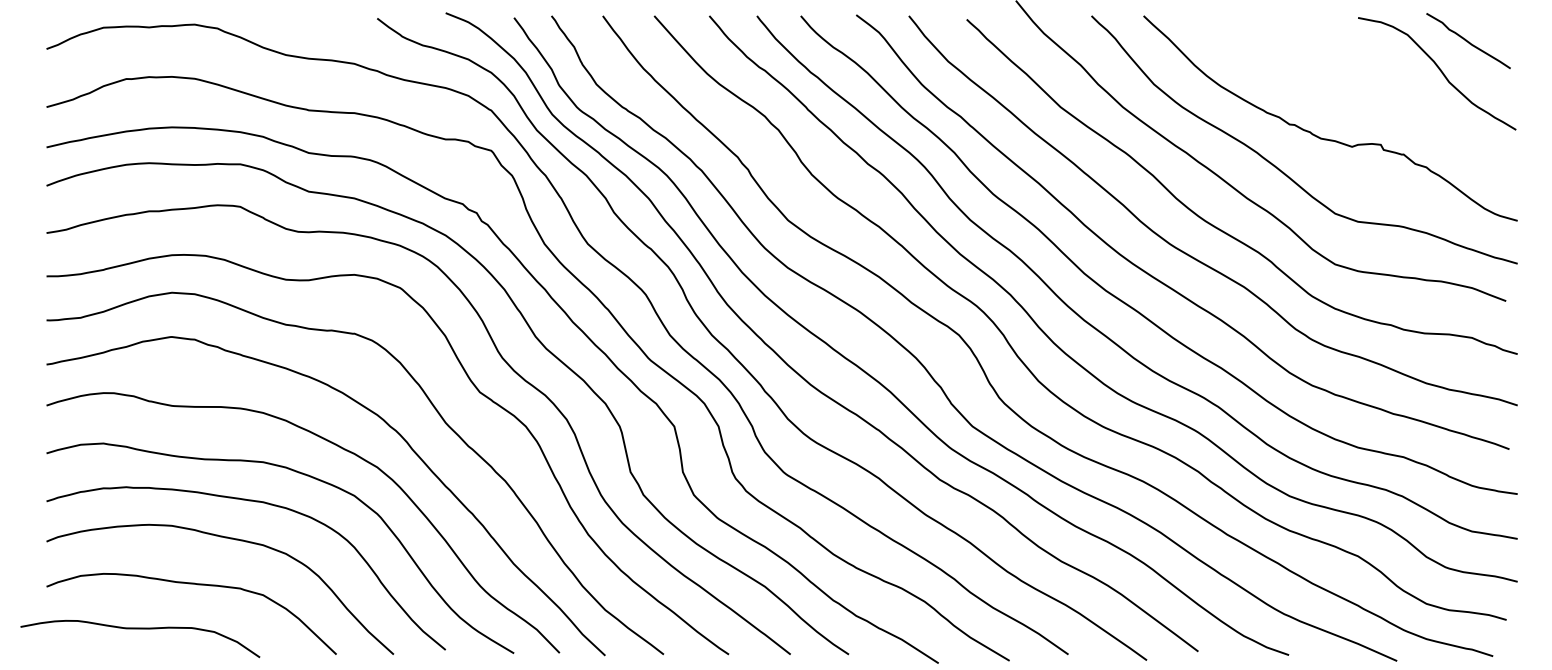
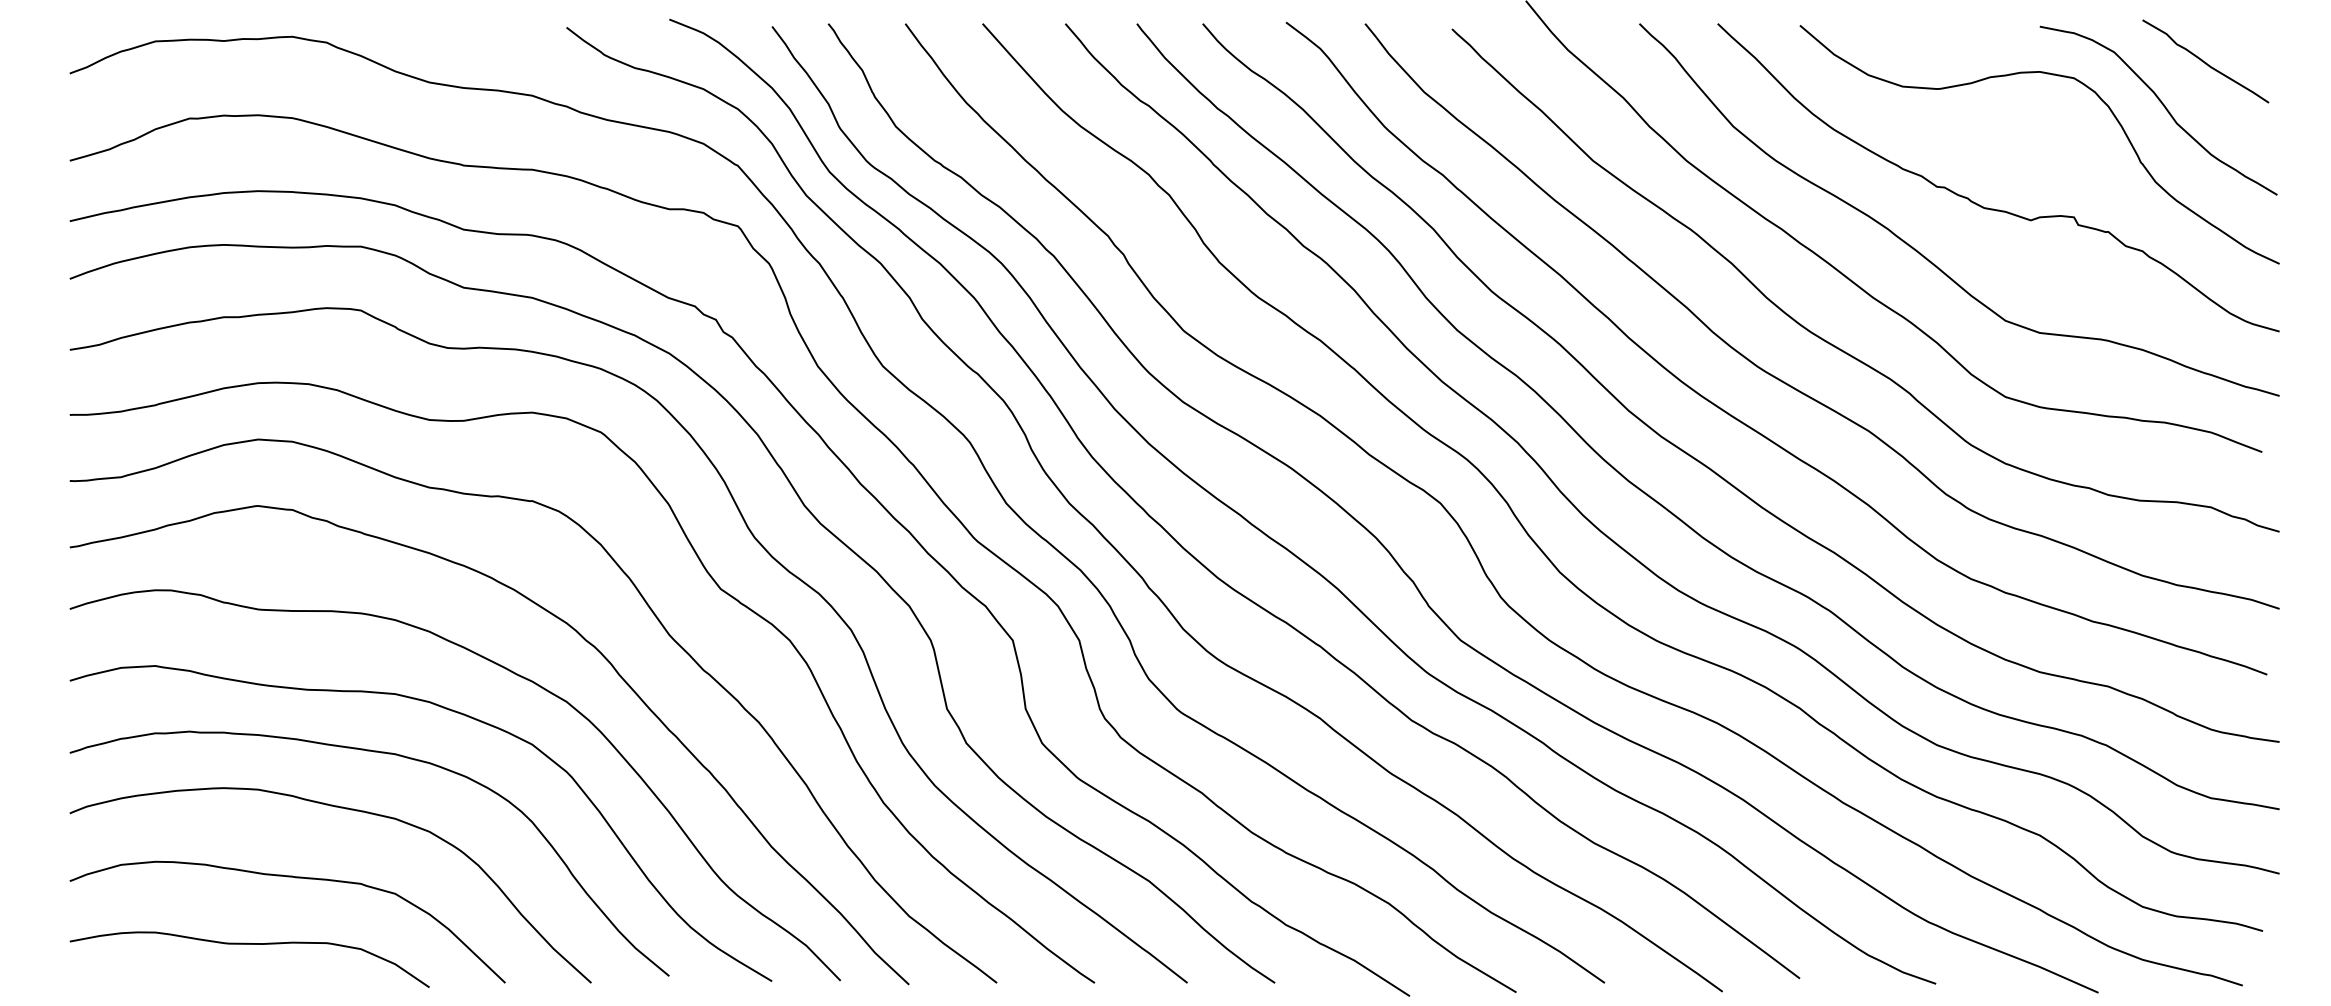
curve: (1364, 50) -> (2049, 75), added
curve: (140, 629) -> (249, 945), moved

